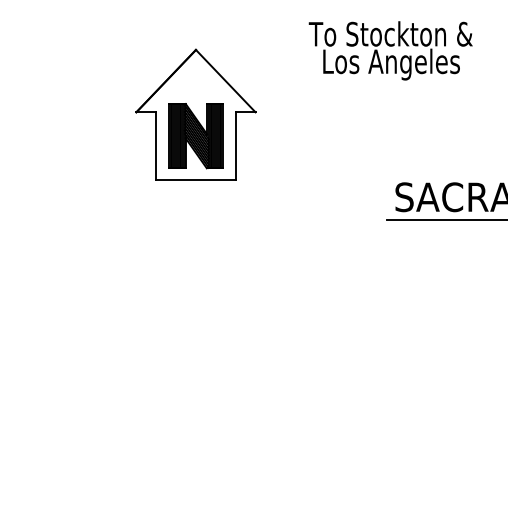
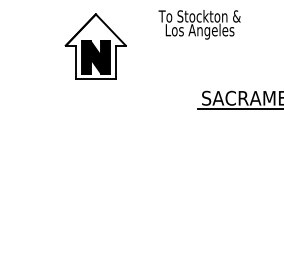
part: (195, 113) -> (95, 46), moved

